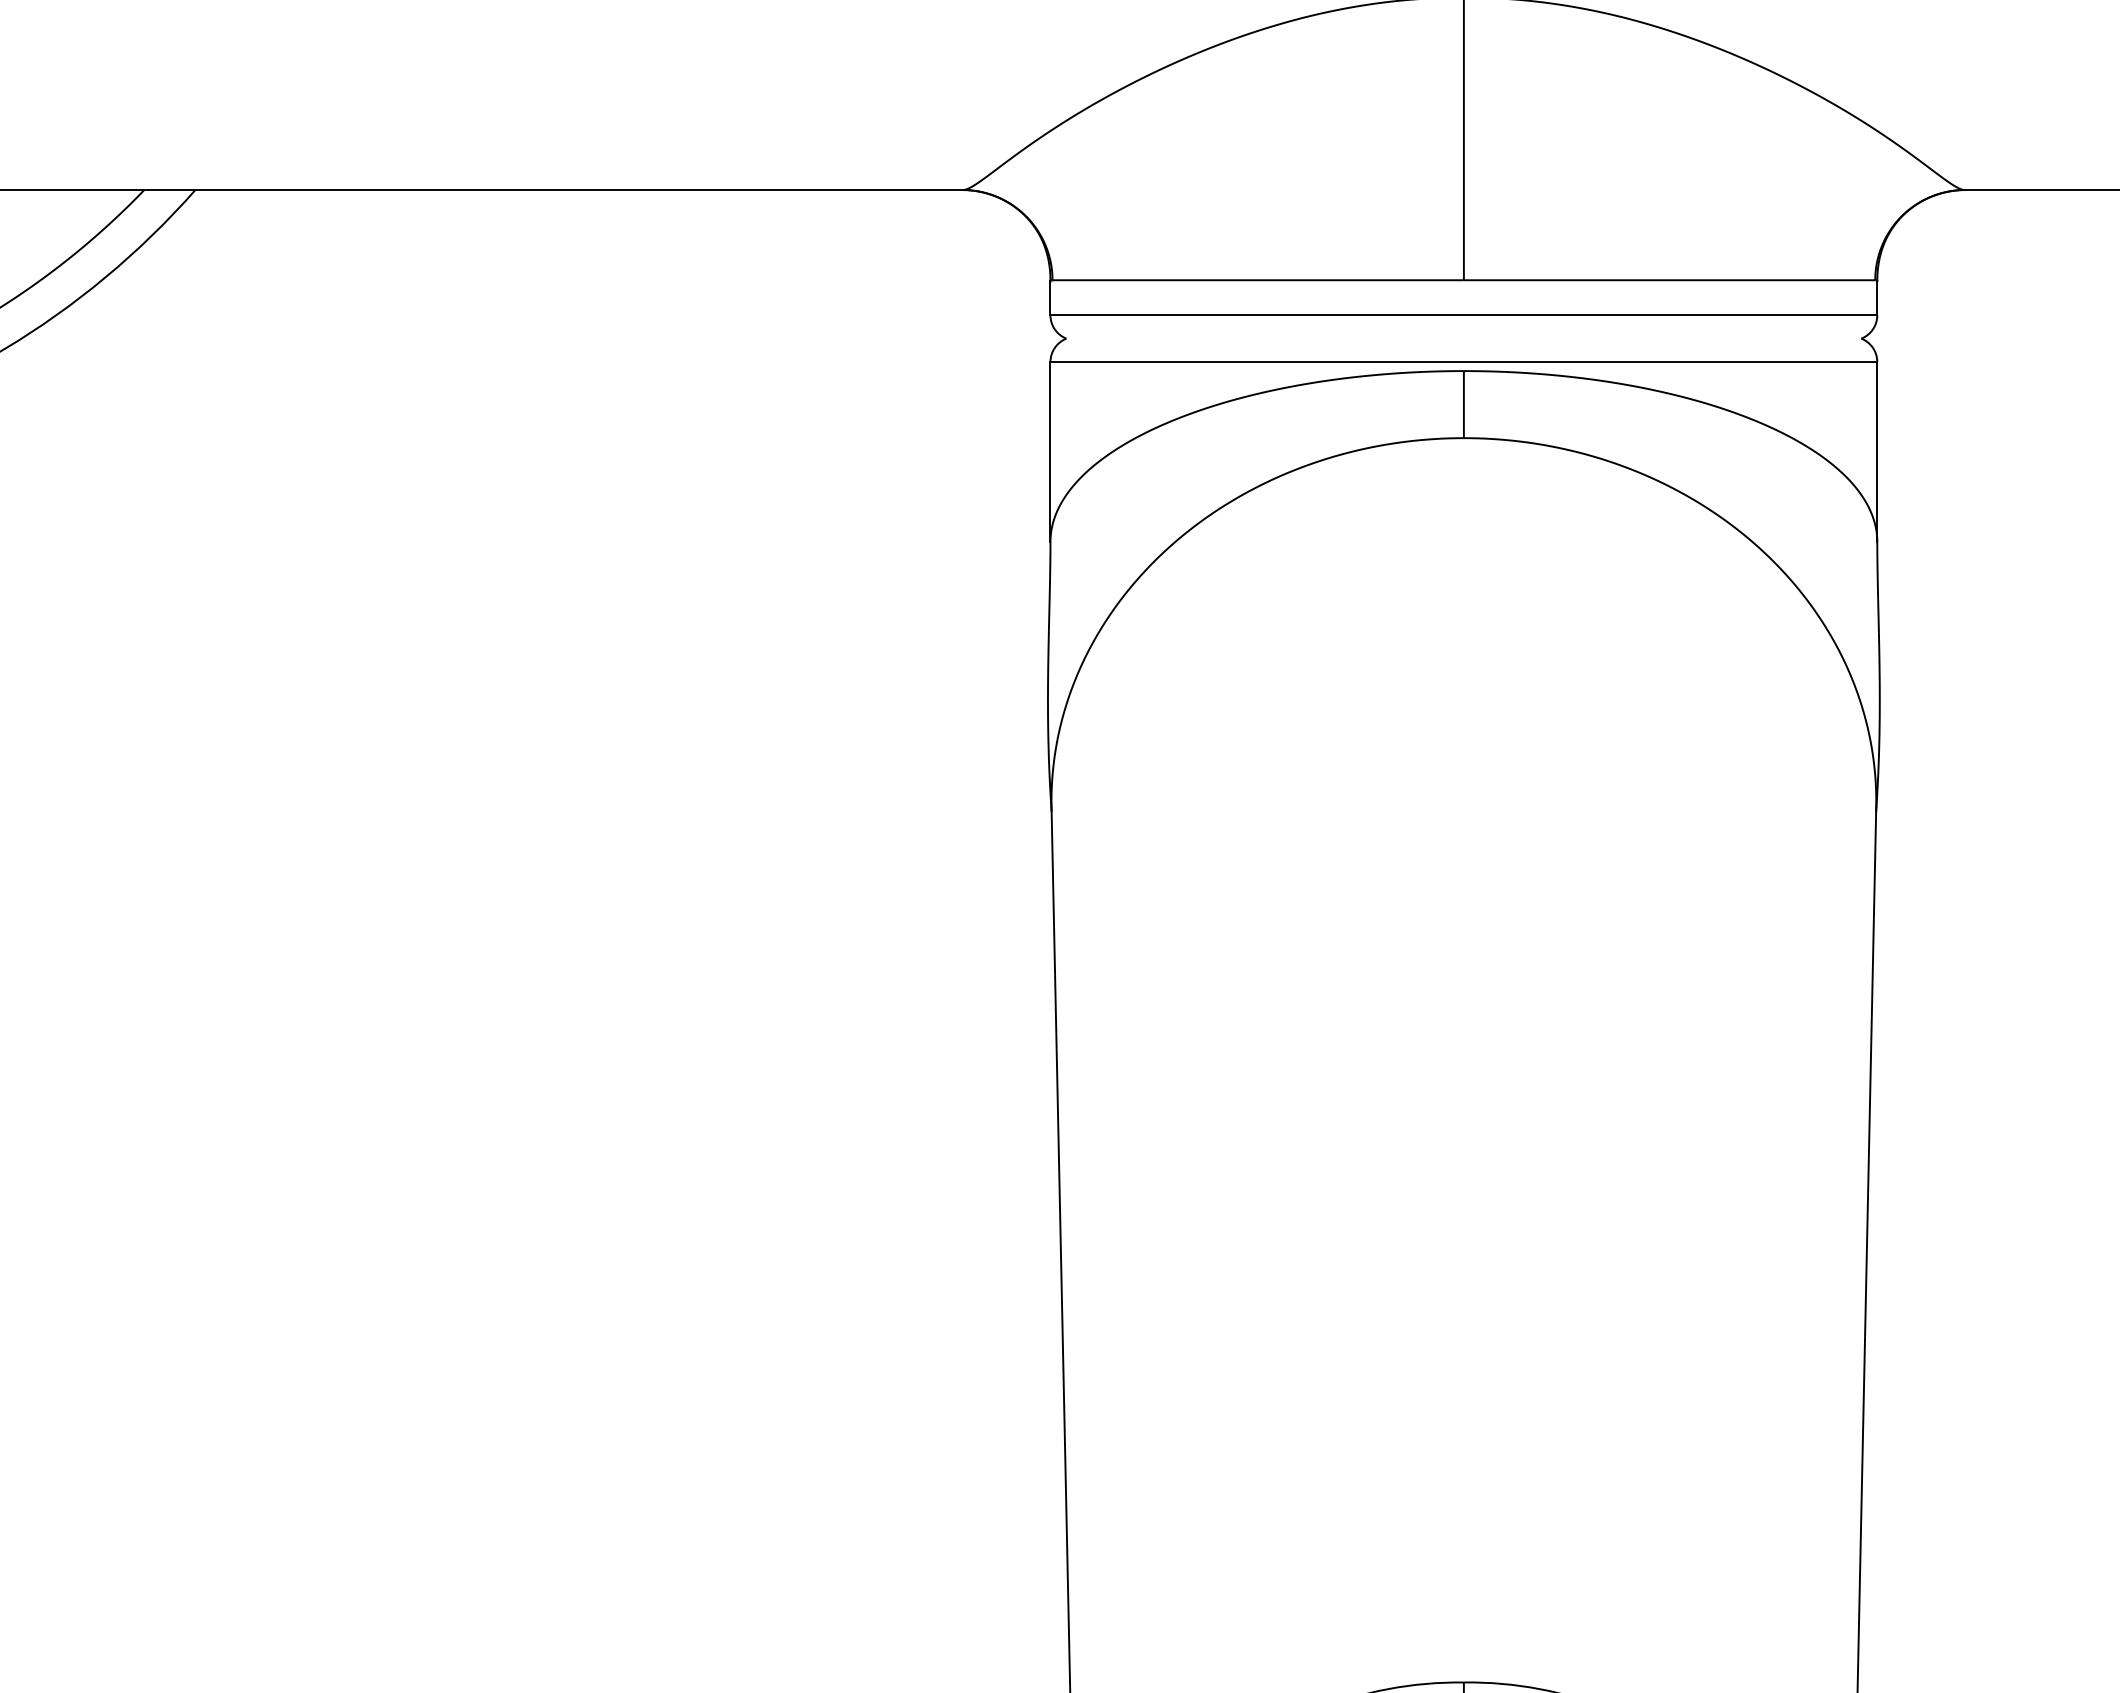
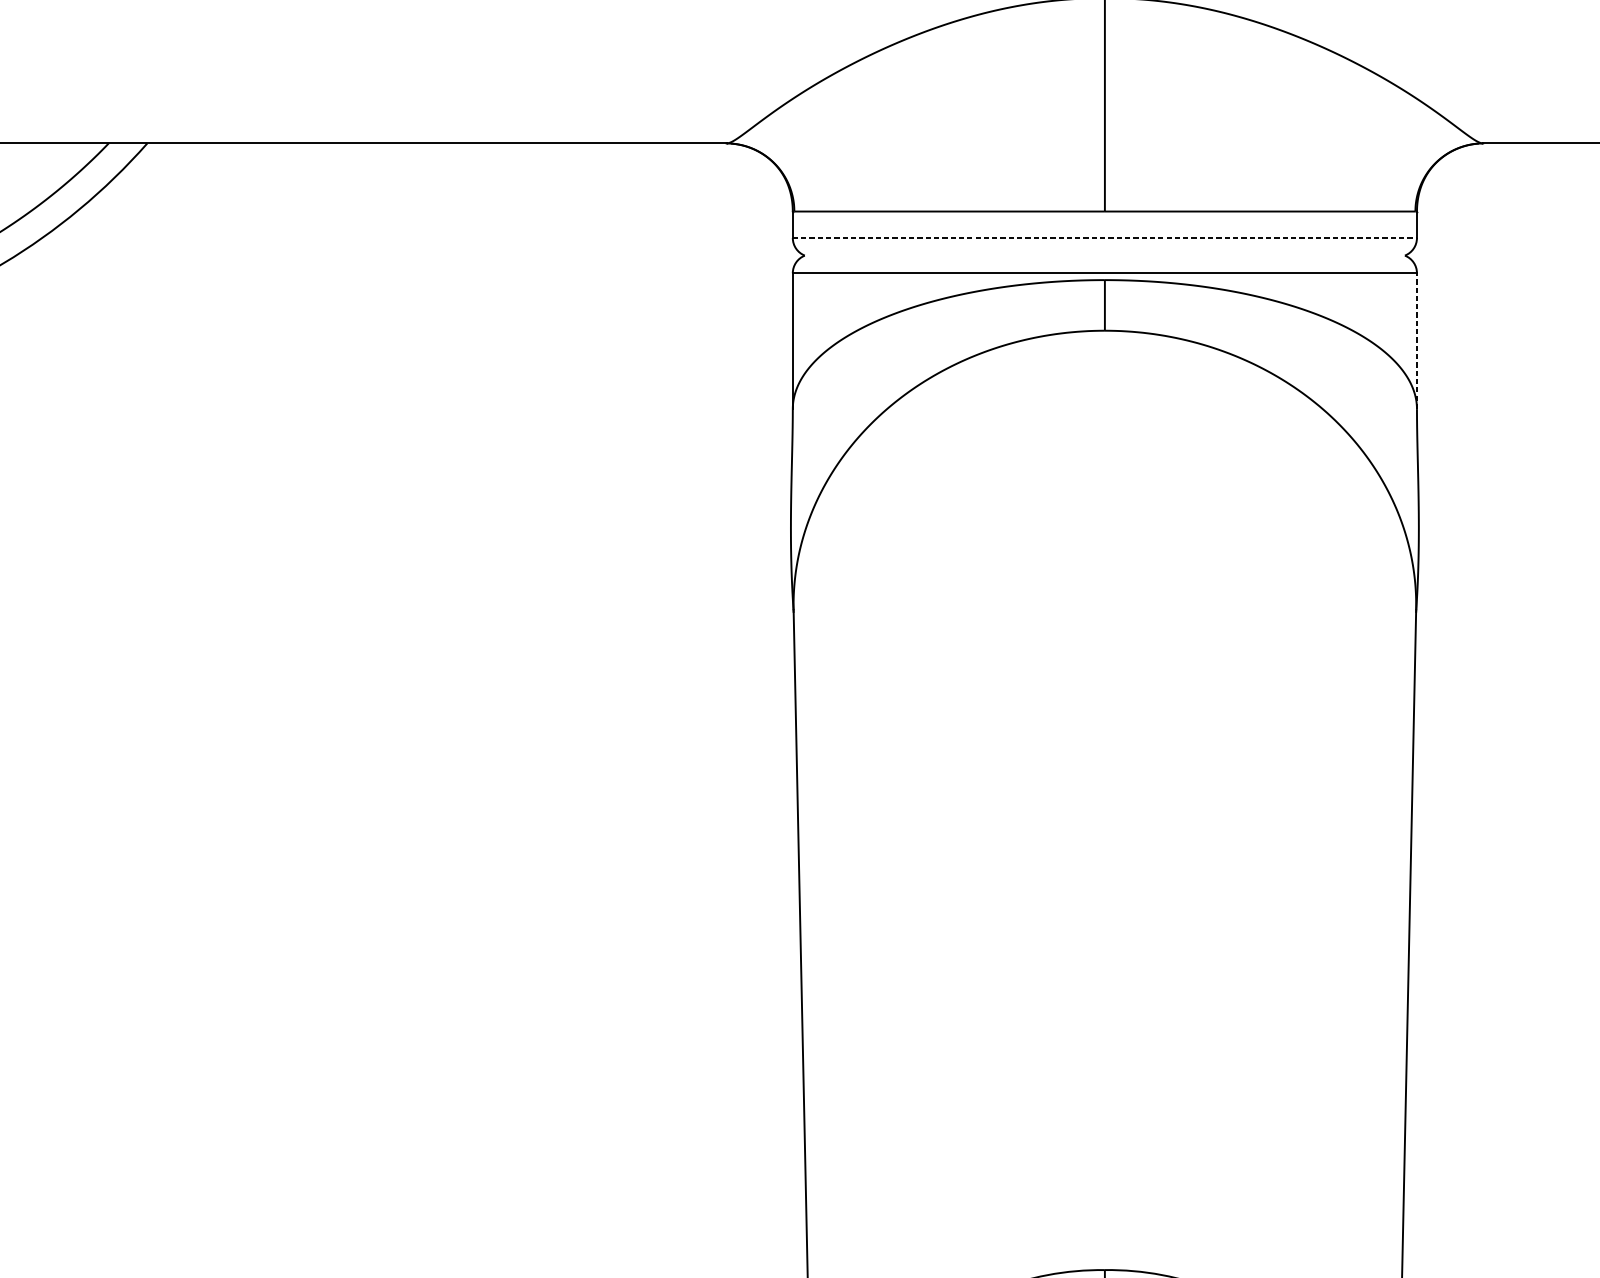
line: (1464, 315) -> (1105, 238), solid -> dashed
line: (1877, 451) -> (1417, 340), solid -> dashed

